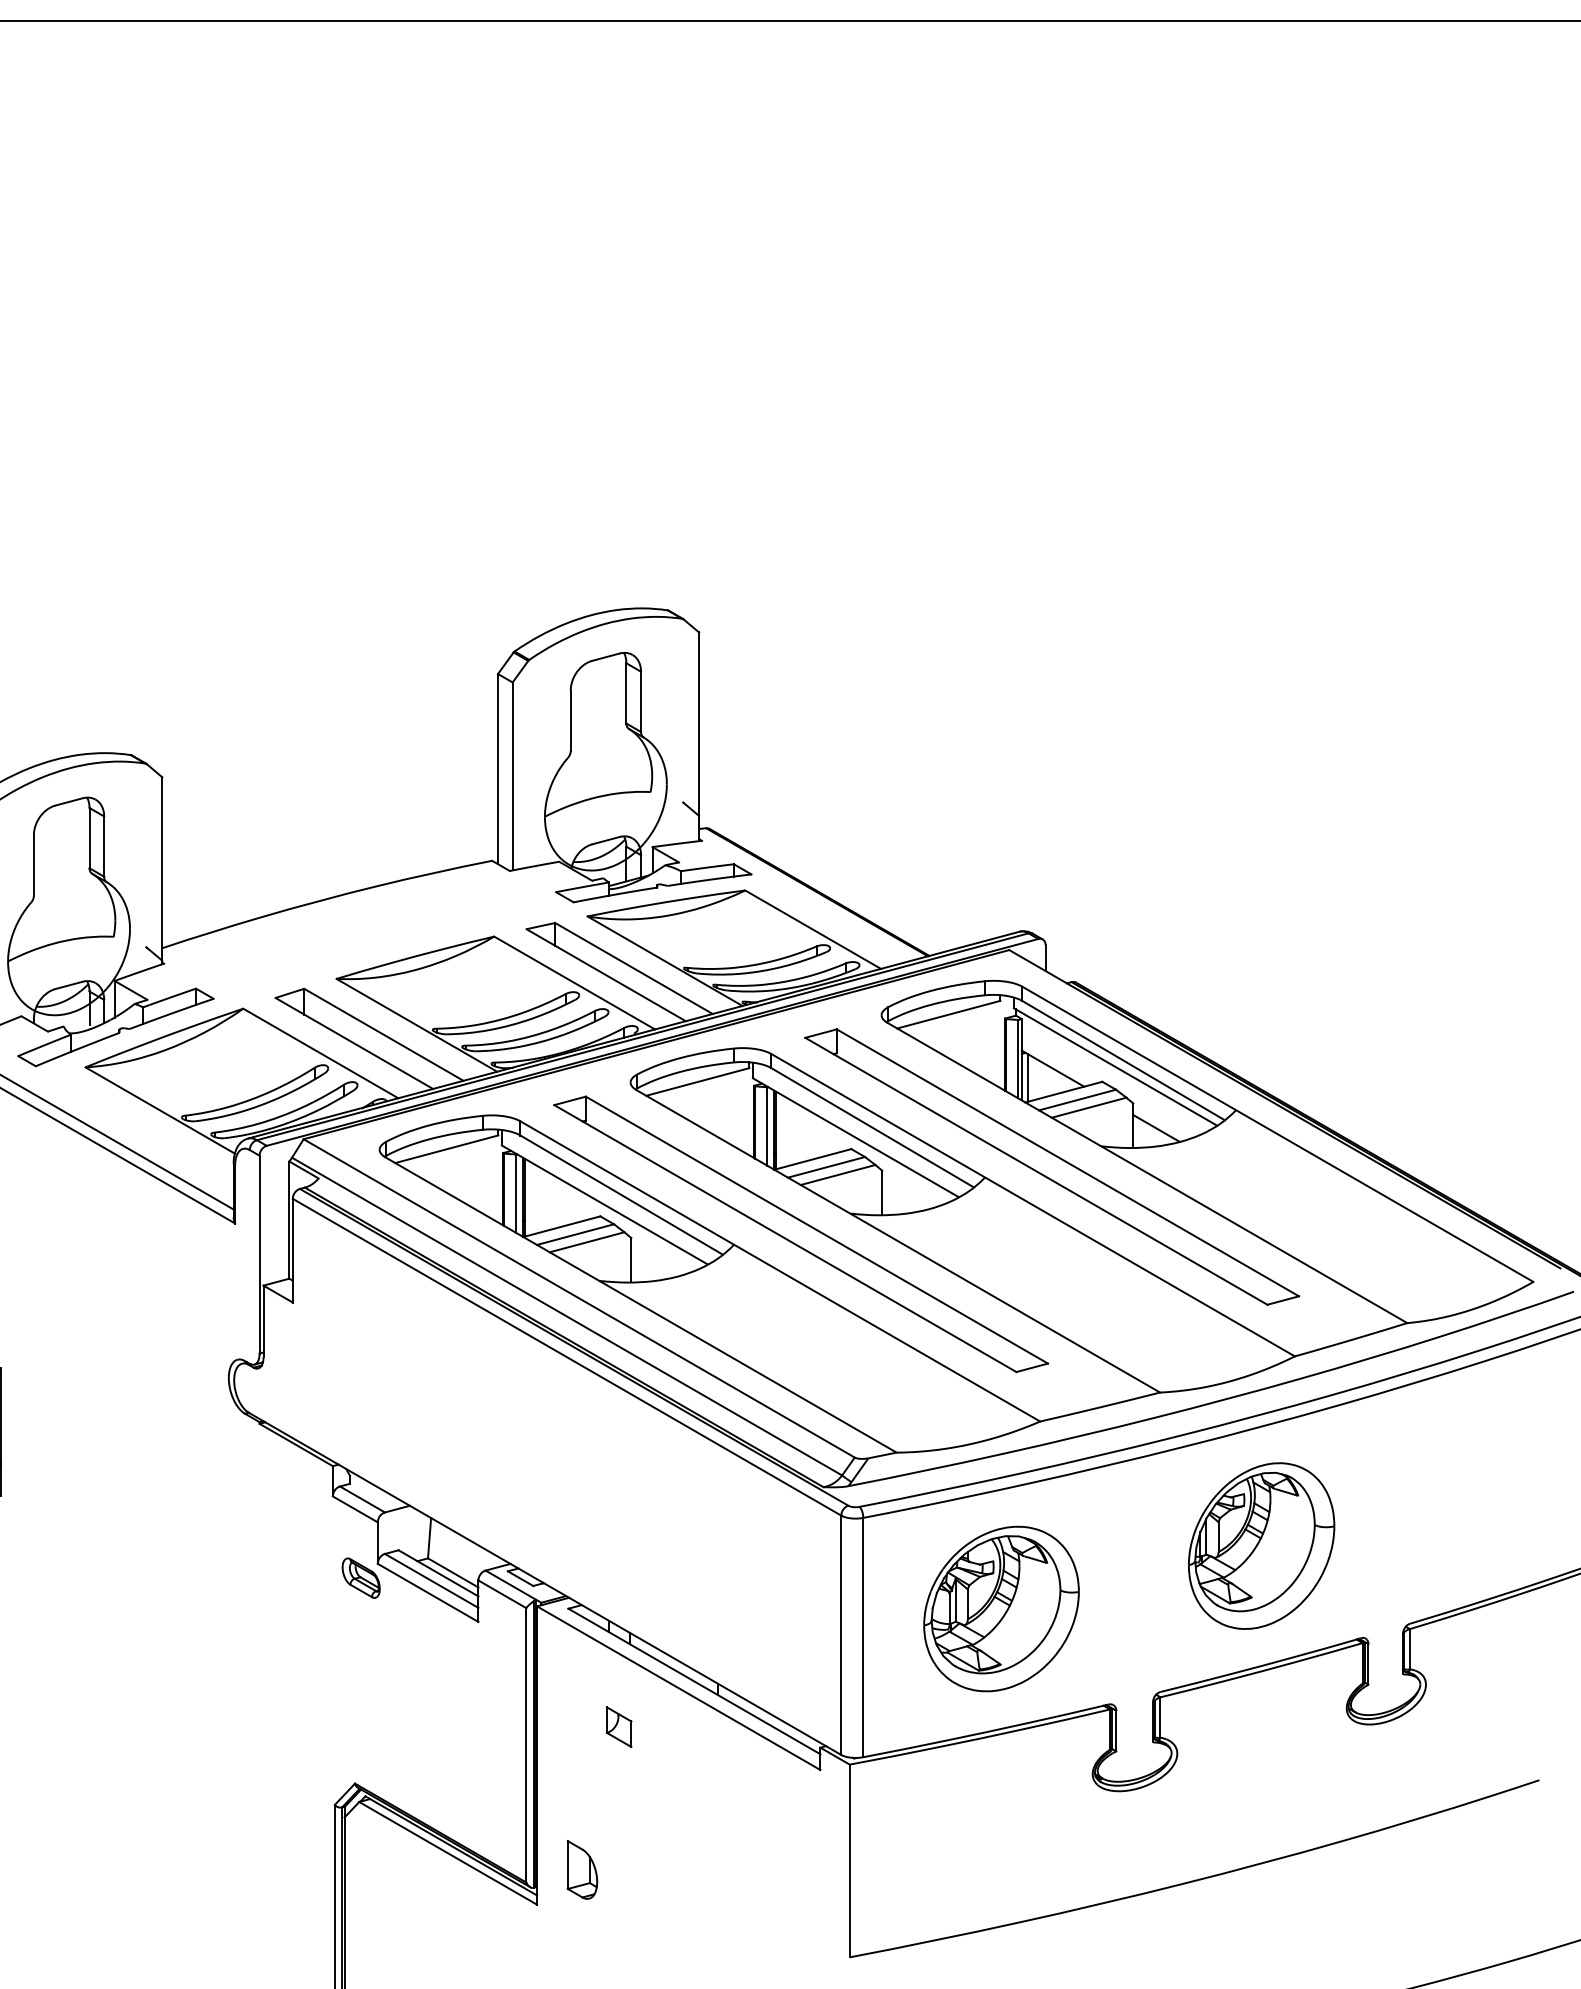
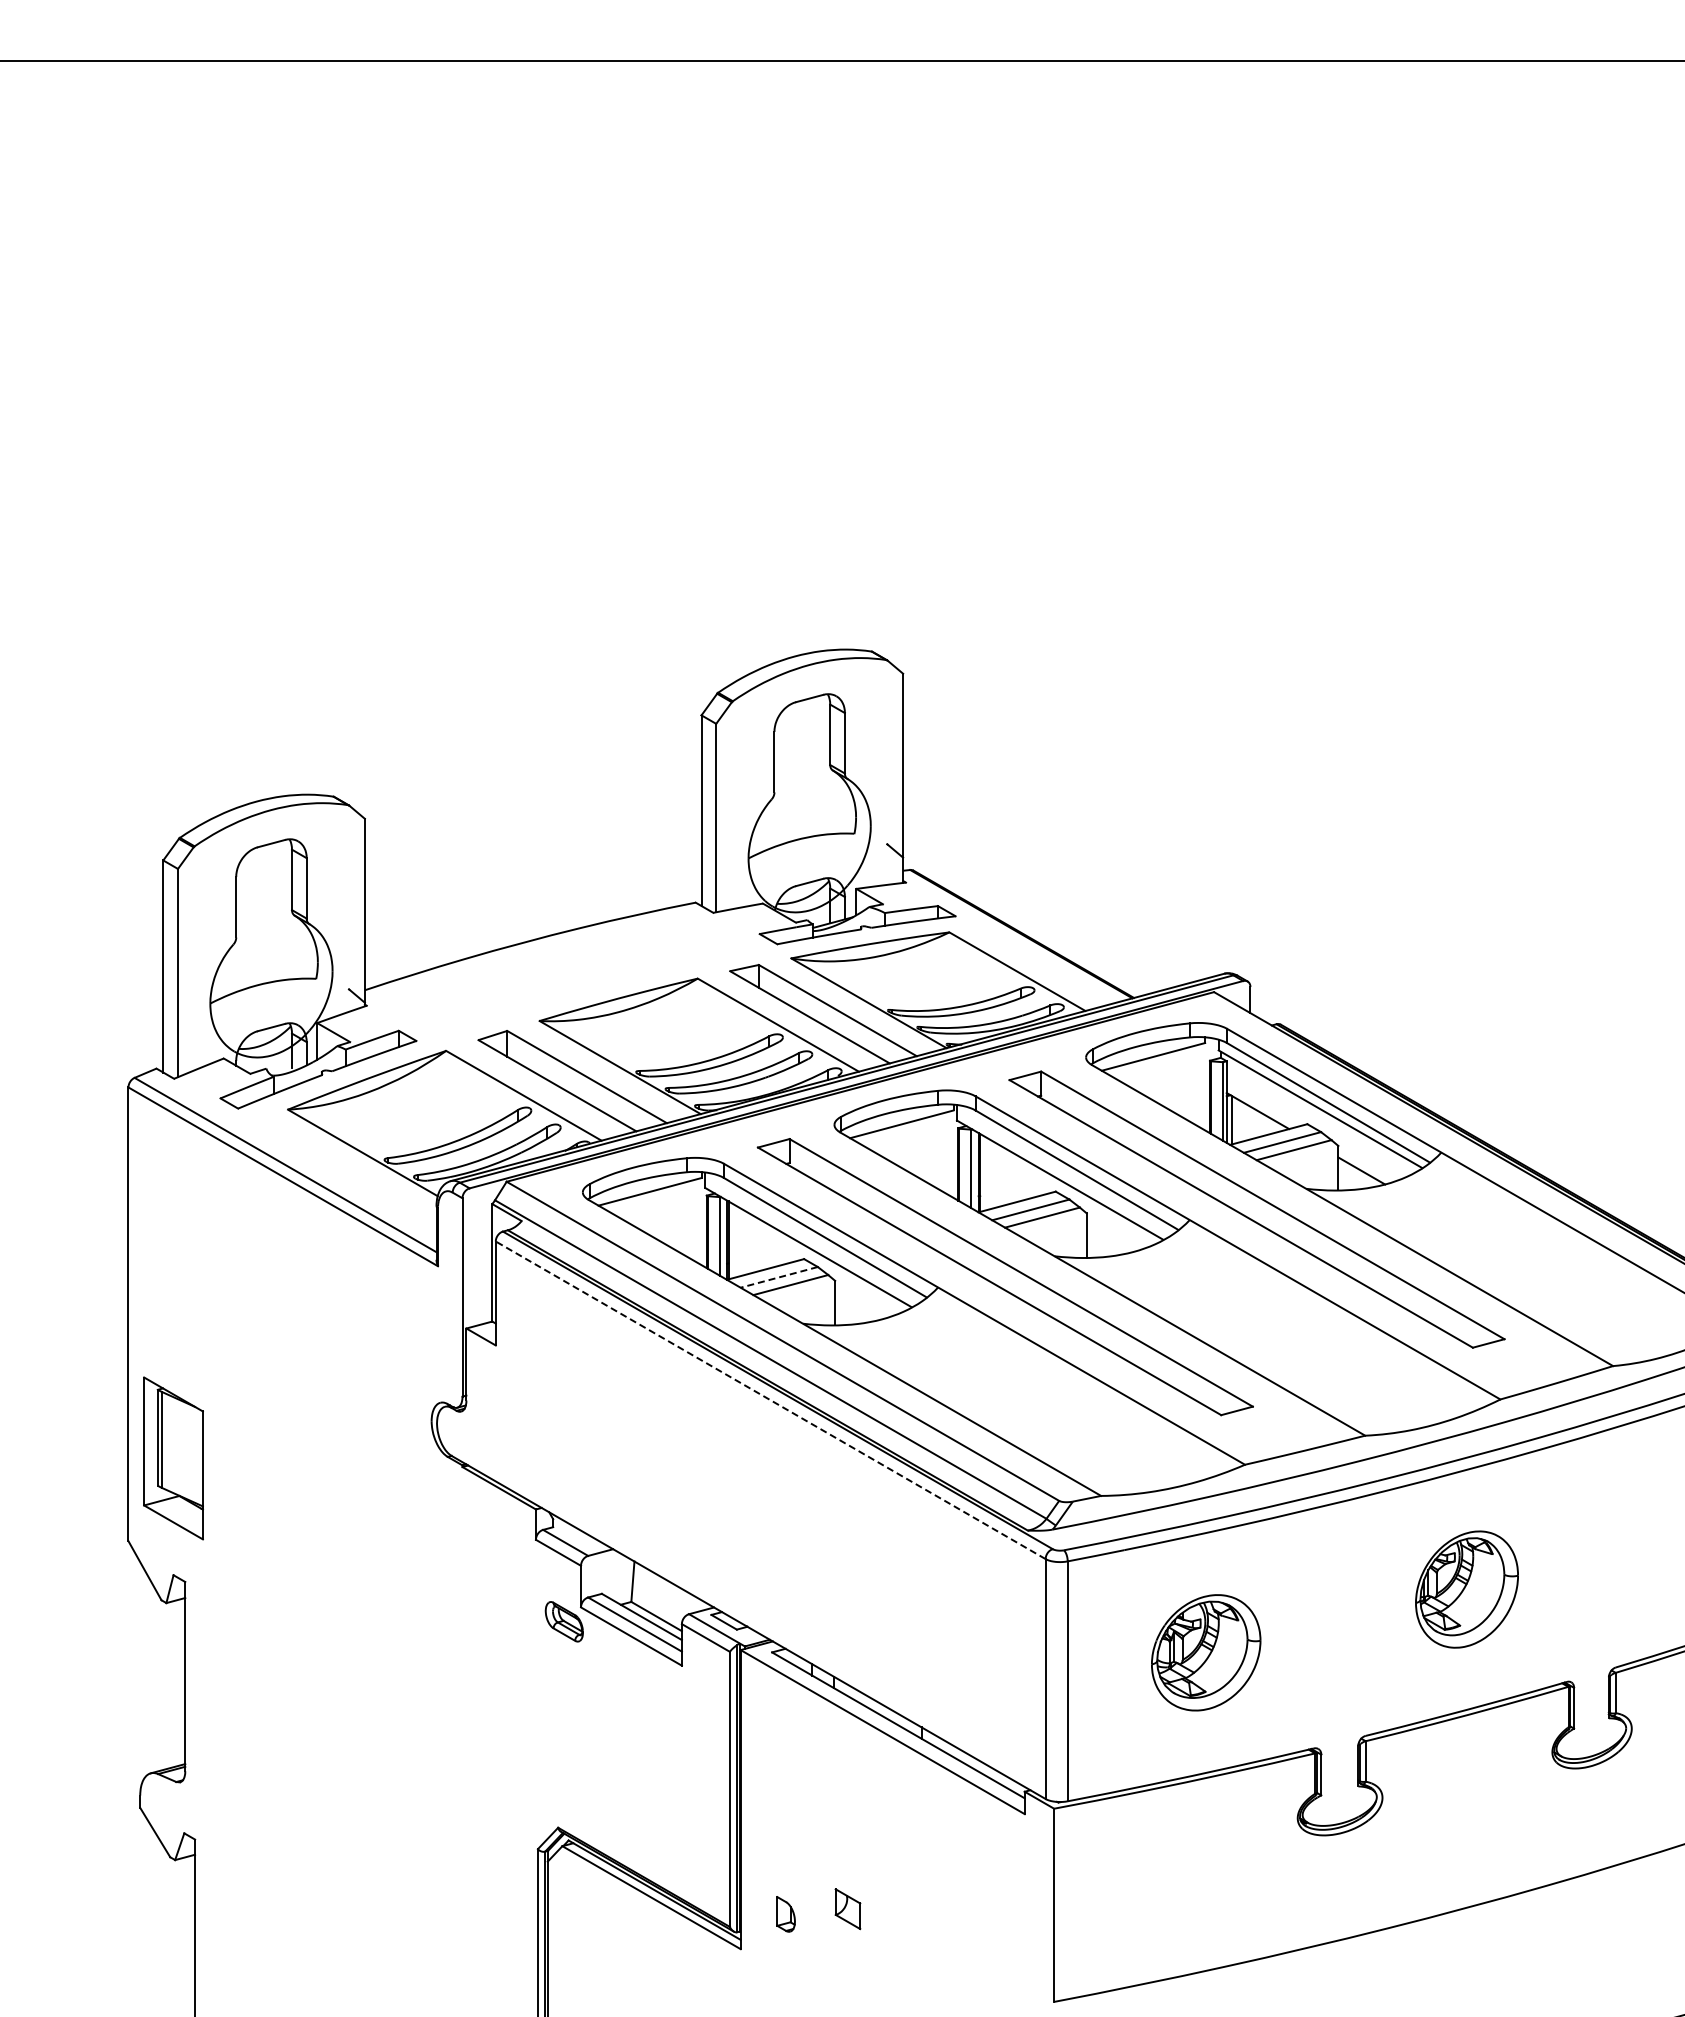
line: (575, 1234) -> (779, 1277), solid -> dashed
line: (566, 1357) -> (770, 1400), solid -> dashed
part: (1261, 1545) -> (1466, 1589), size x0.7
part: (1000, 1608) -> (1205, 1652), size x0.7
part: (618, 1727) -> (847, 1909), moved
part: (581, 1870) -> (785, 1914), size x0.6

